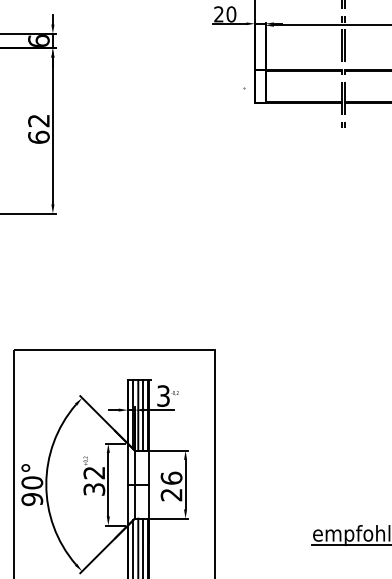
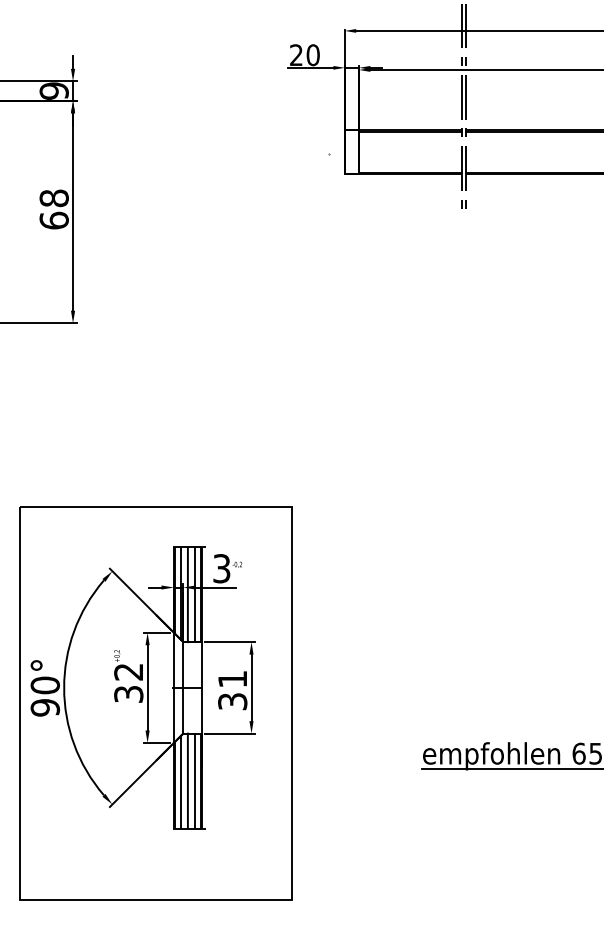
text: (38, 40) -> (53, 90), 6 -> 9
text: (38, 120) -> (53, 198), 62 -> 68
text: (171, 486) -> (232, 690), 26 -> 31

